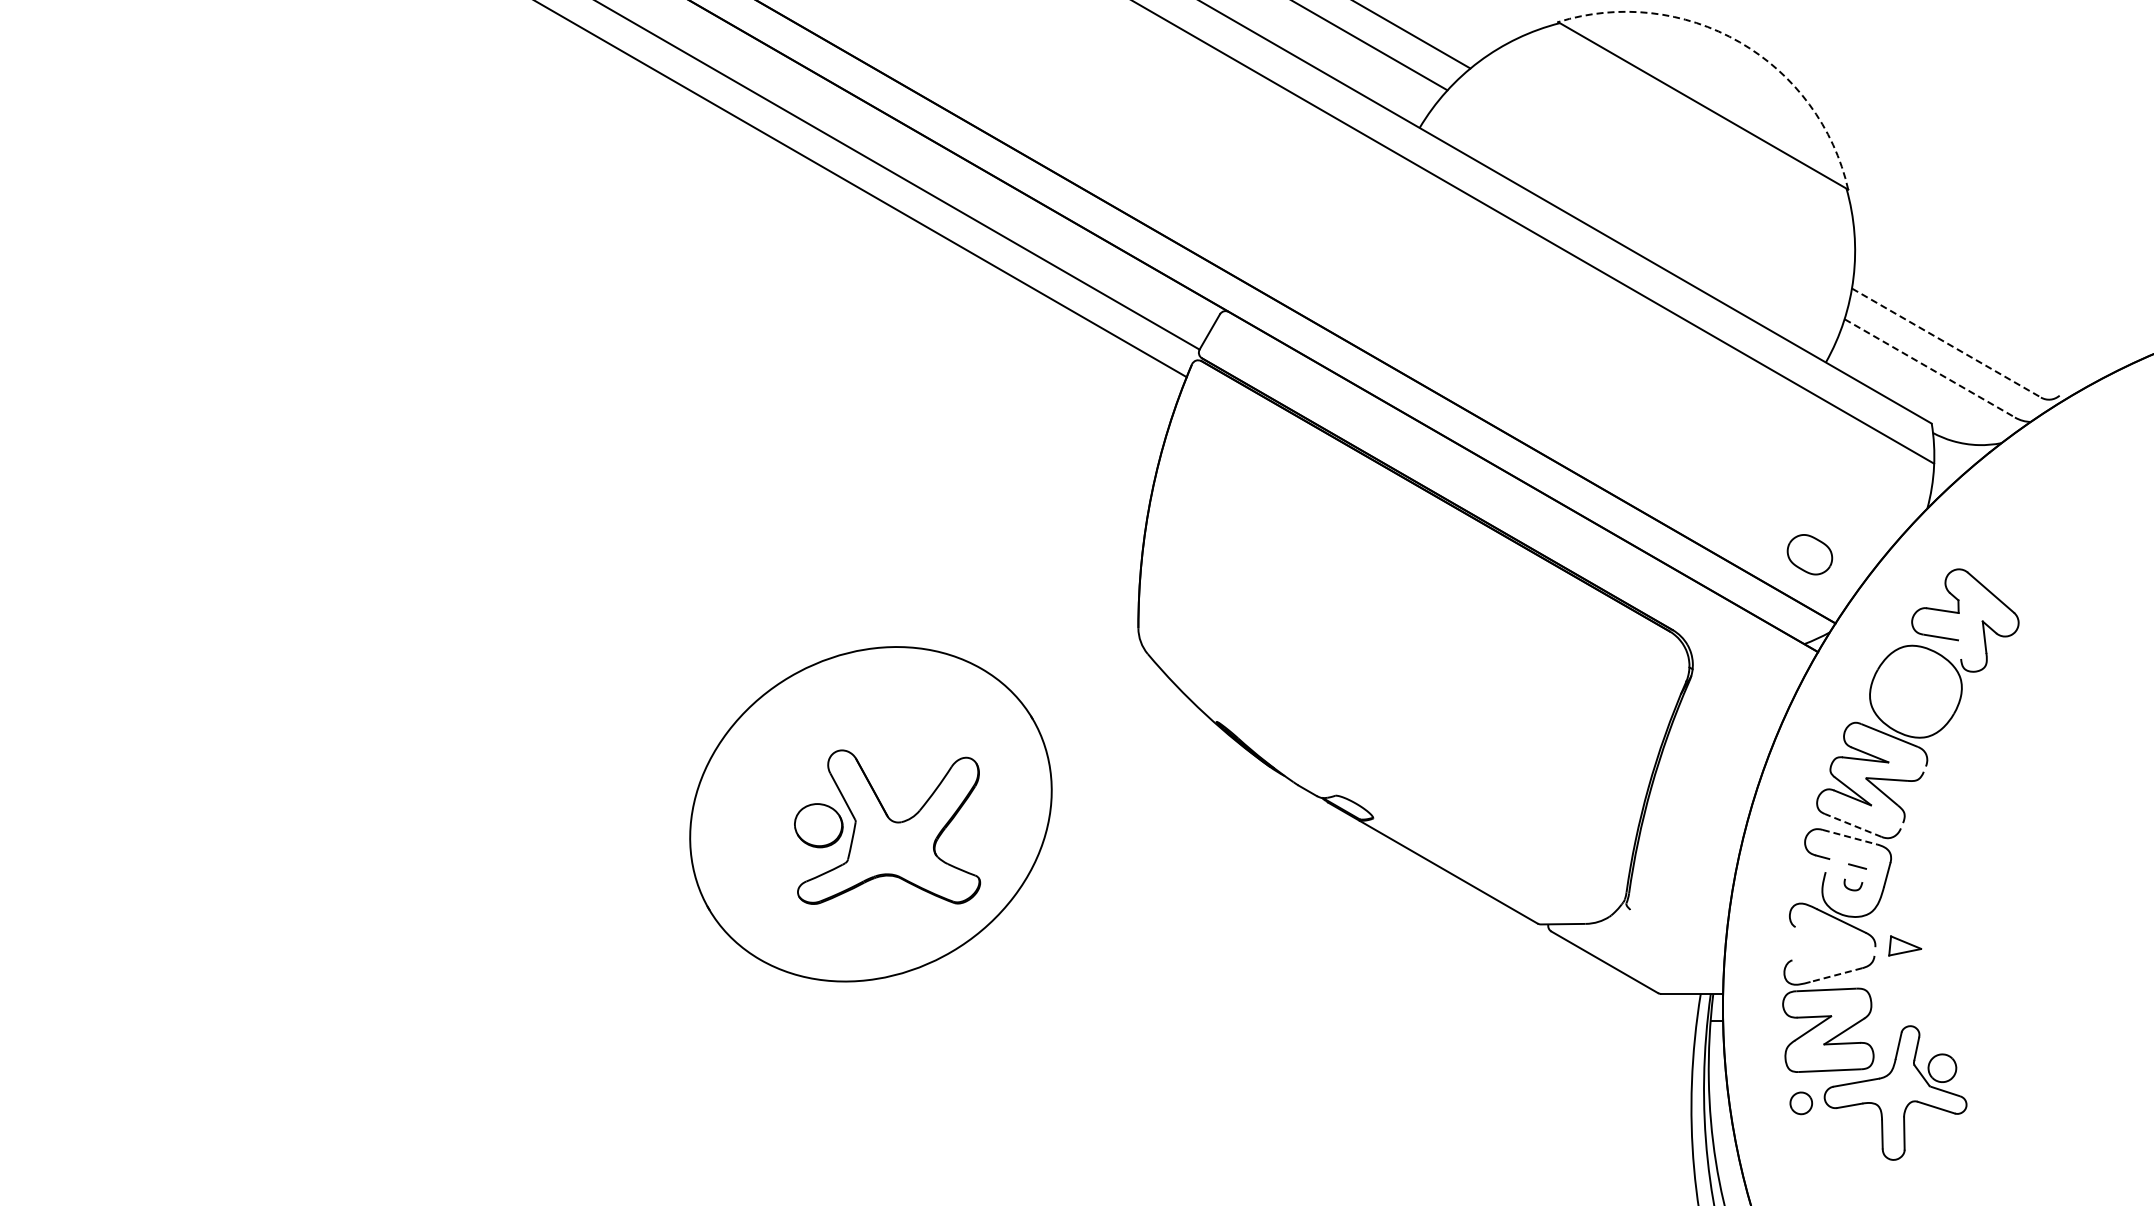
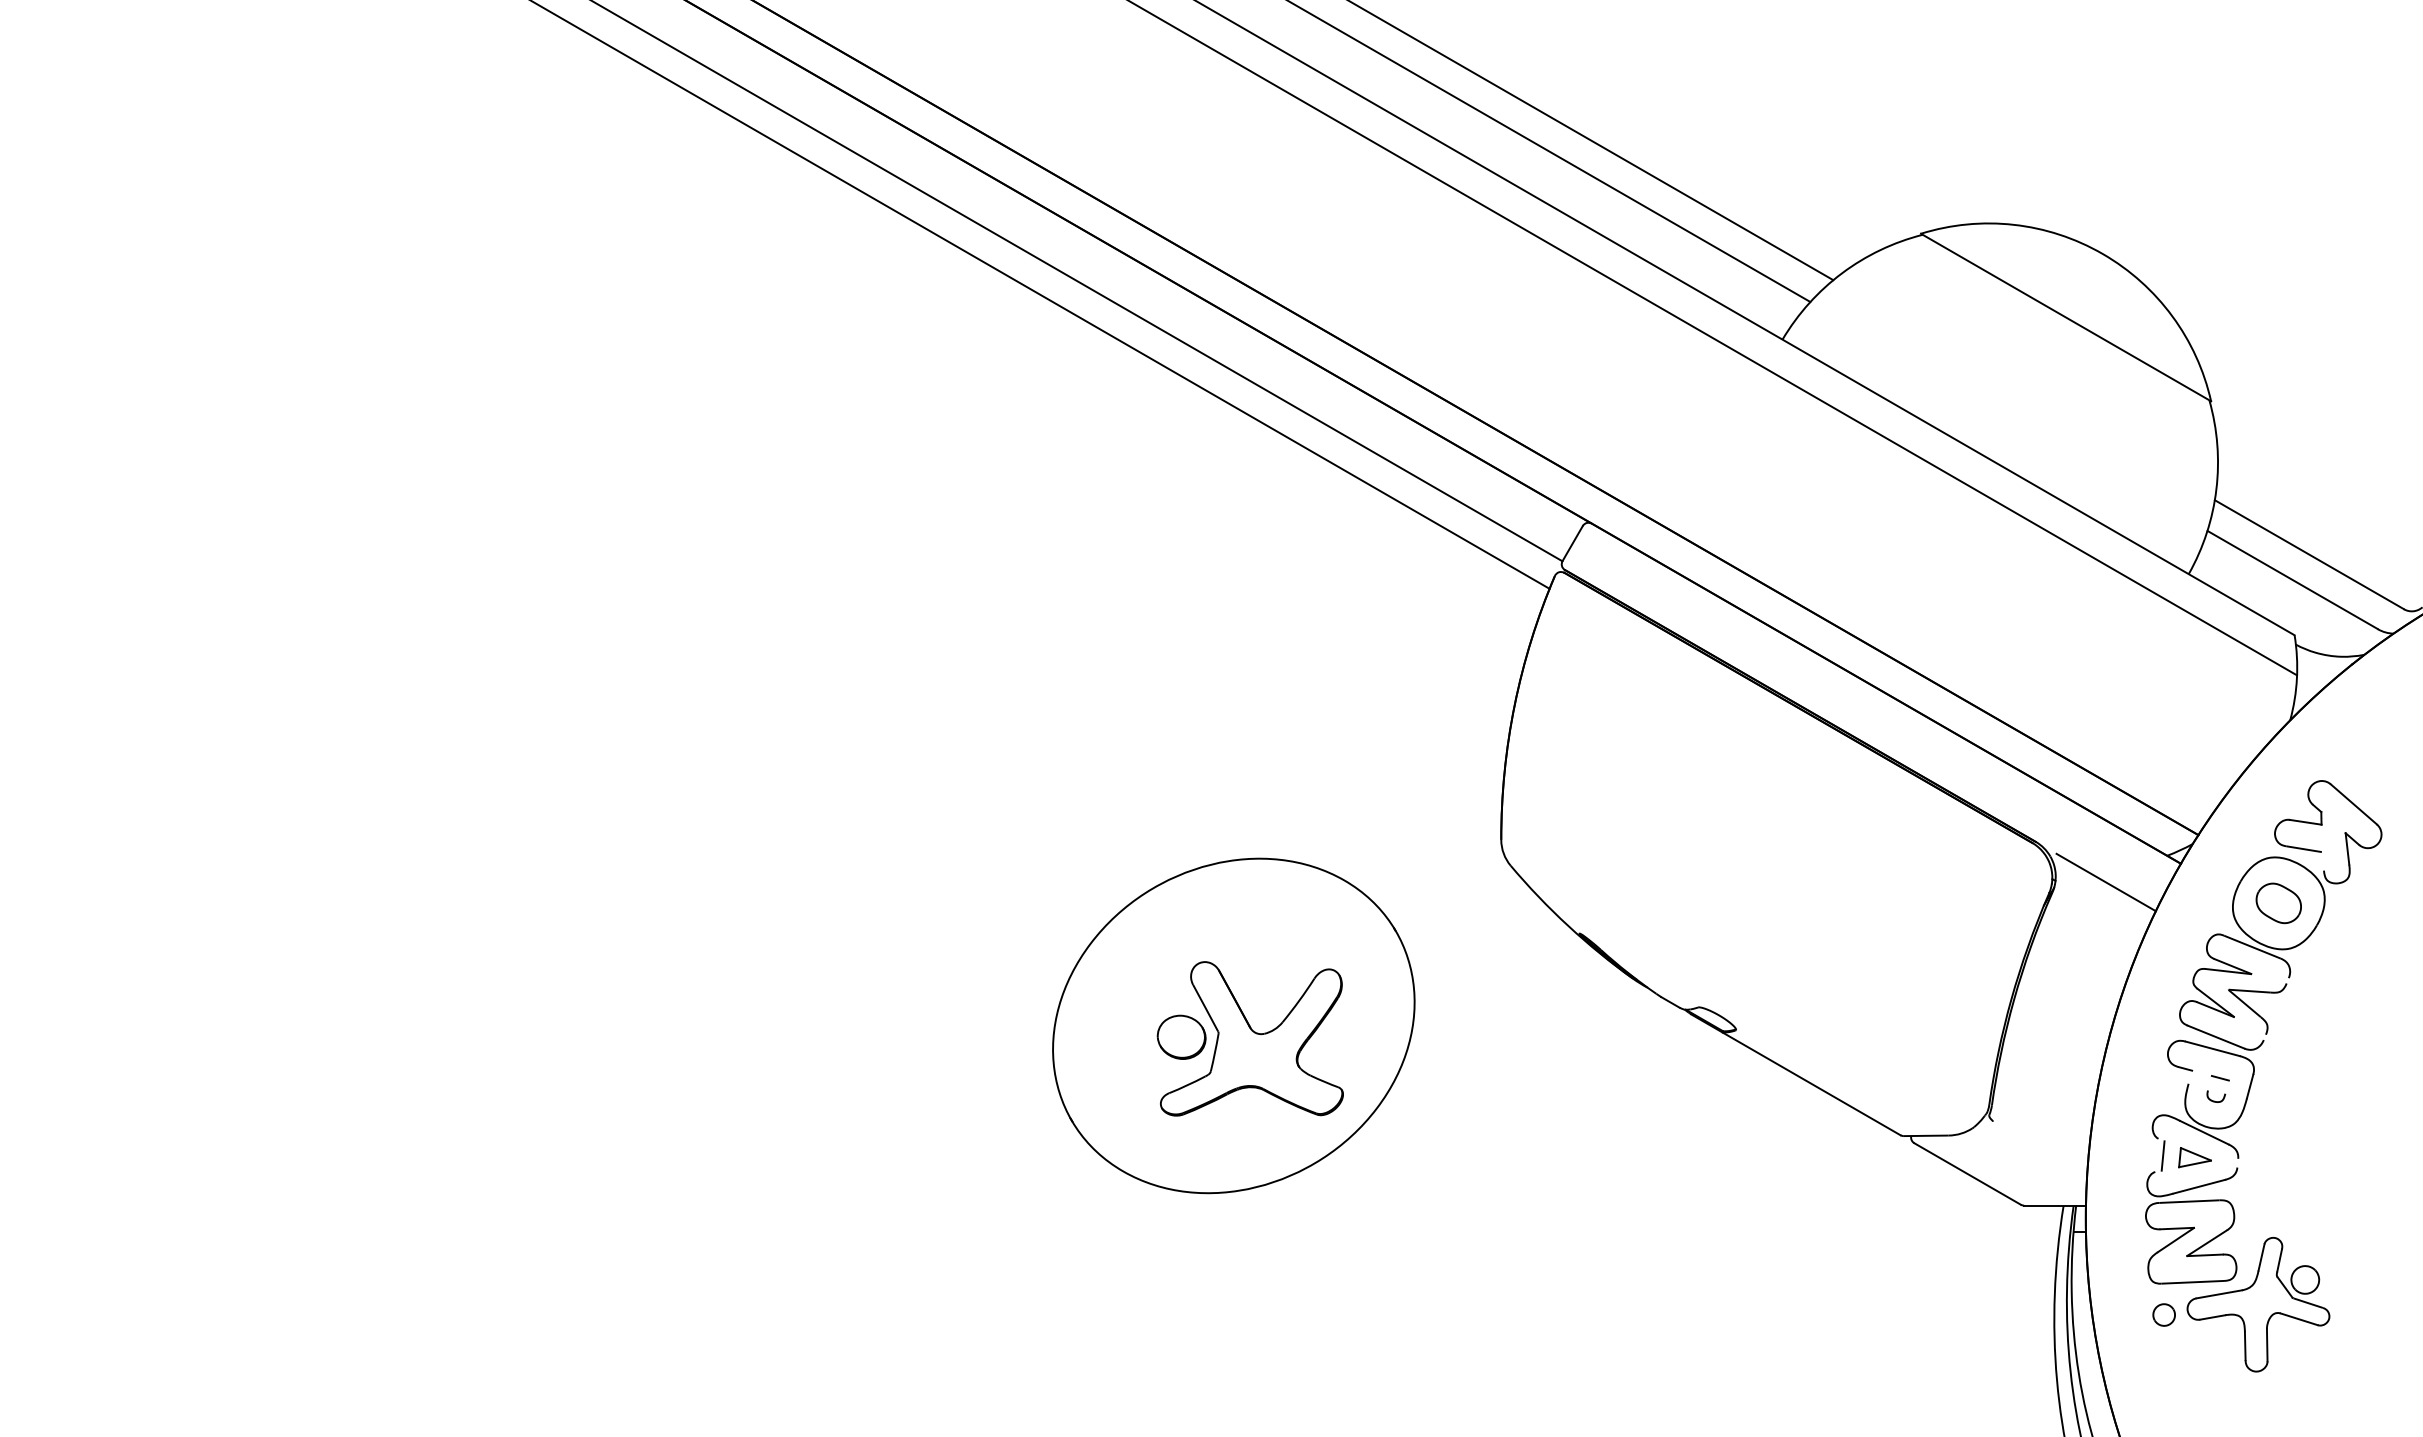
arc: (1739, 41) -> (2102, 253), dashed -> solid
line: (1946, 342) -> (2309, 554), dashed -> solid
line: (1930, 368) -> (2293, 580), dashed -> solid
part: (1809, 554) -> (2278, 903), moved
line: (1742, 670) -> (2105, 882), added
line: (1853, 825) -> (2216, 1037), dashed -> solid
line: (1850, 837) -> (2213, 1049), dashed -> solid
line: (1799, 943) -> (2162, 1155), added
part: (1904, 945) -> (2194, 1157), moved
line: (1836, 974) -> (2199, 1186), dashed -> solid

